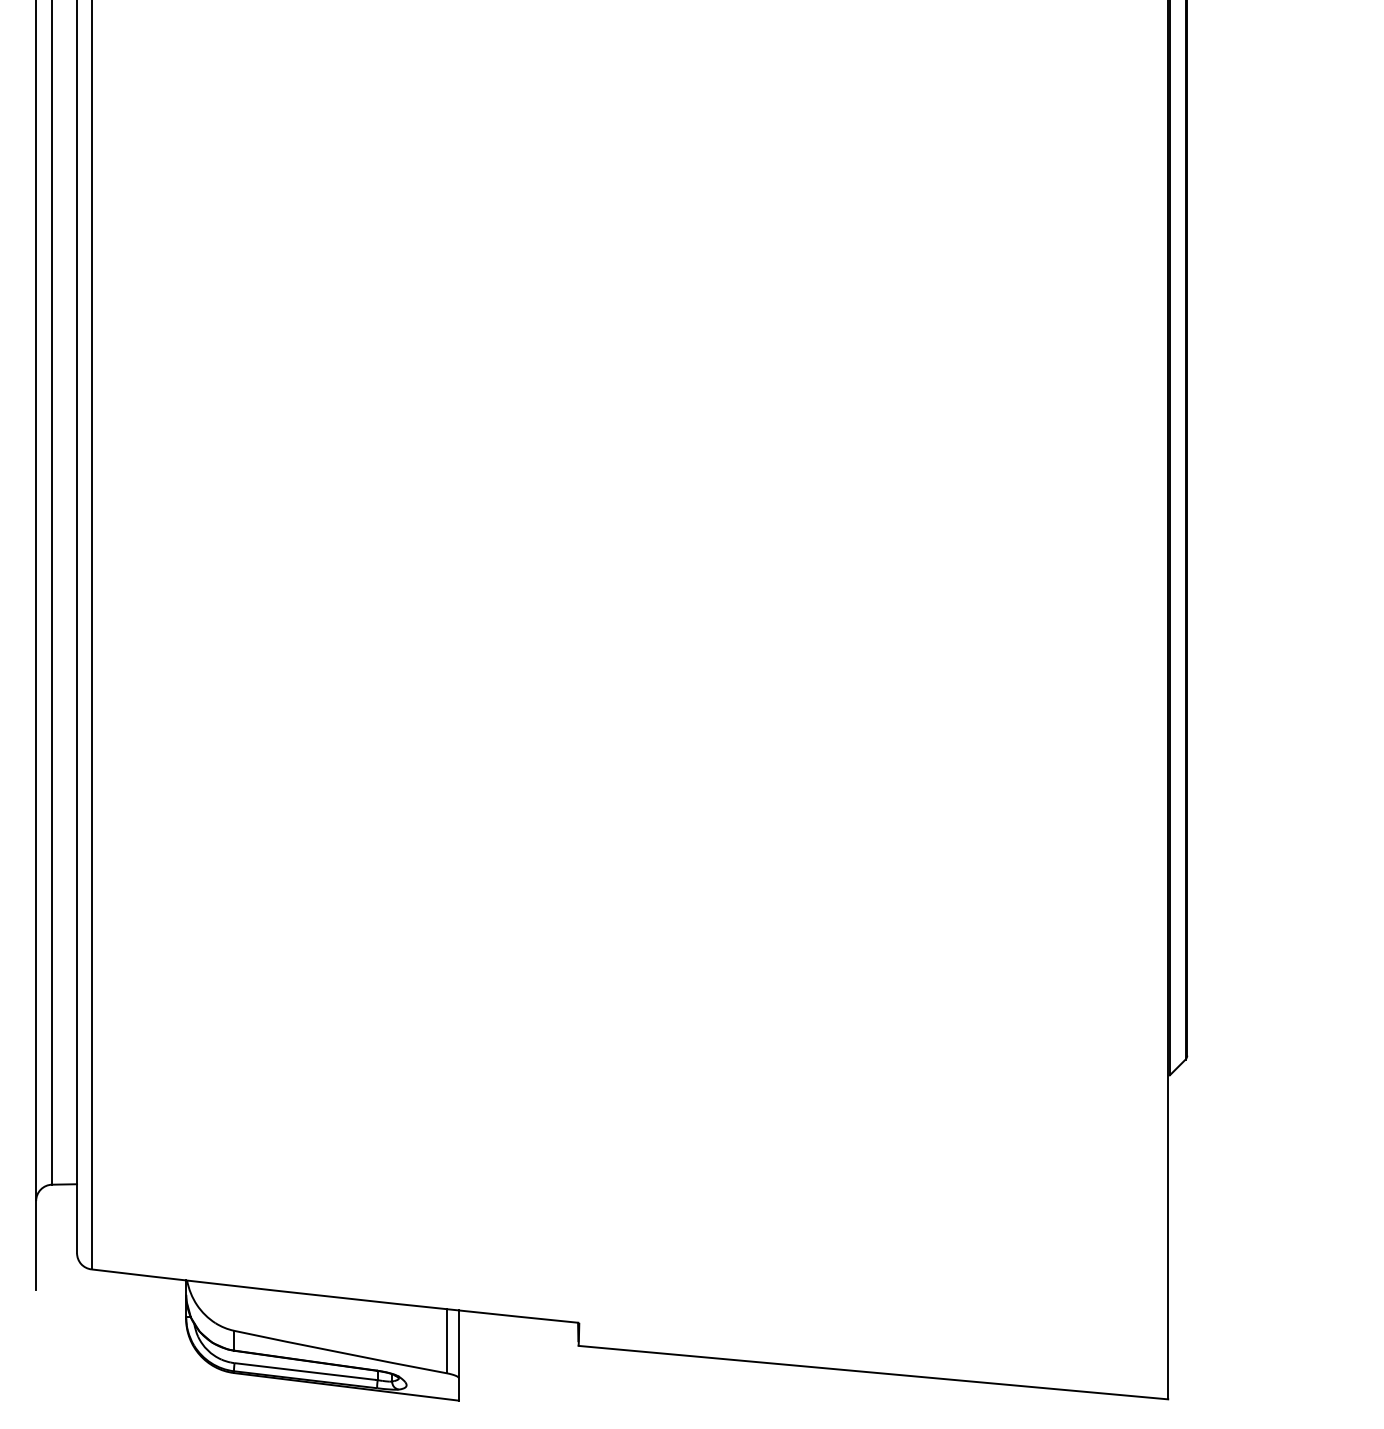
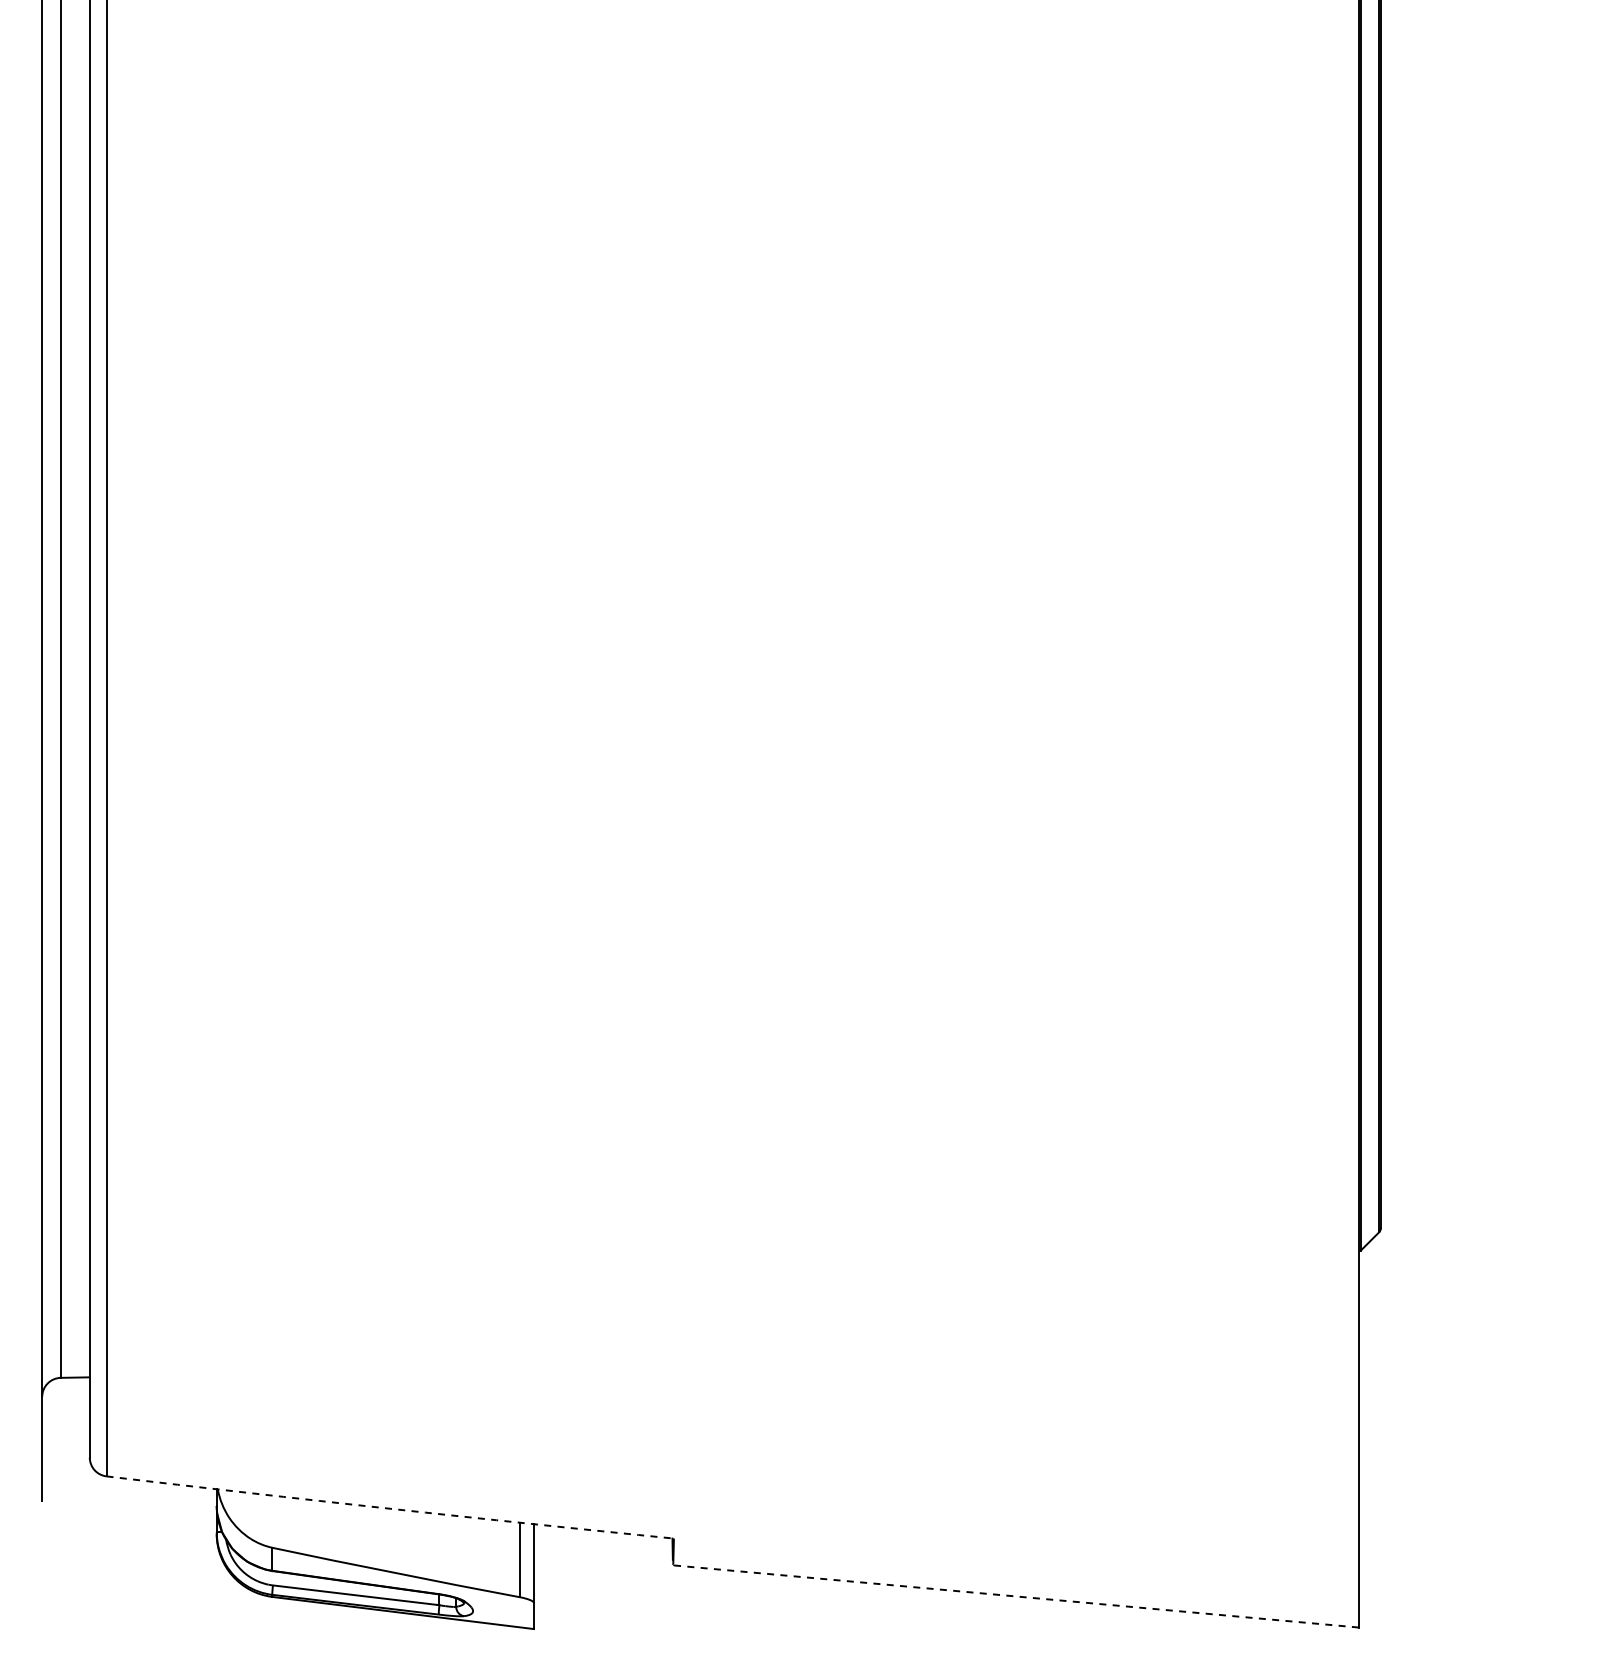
arc: (335, 1297) -> (390, 1508), solid -> dashed
line: (872, 1372) -> (1015, 1596), solid -> dashed

